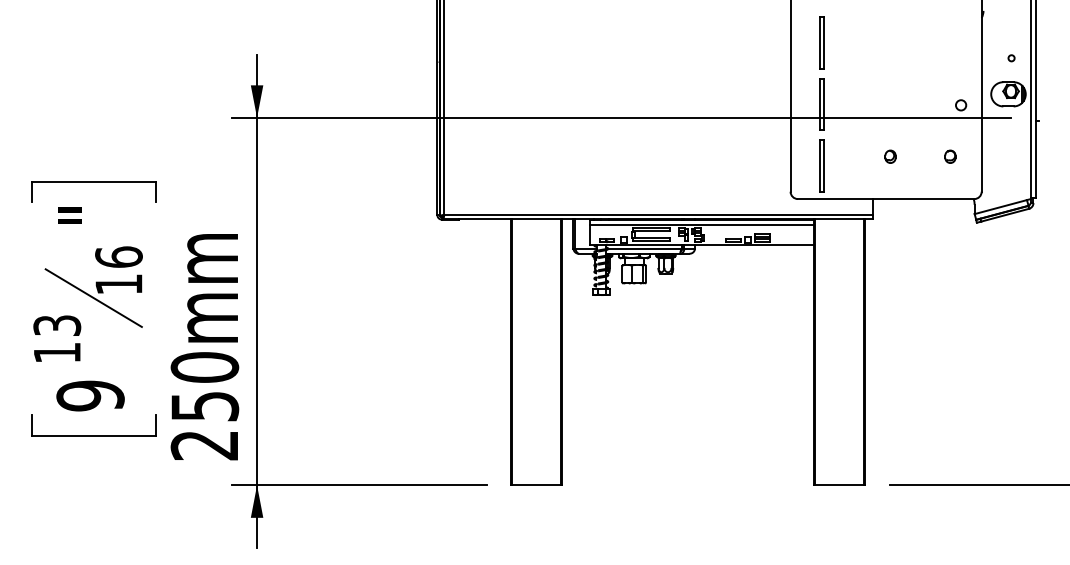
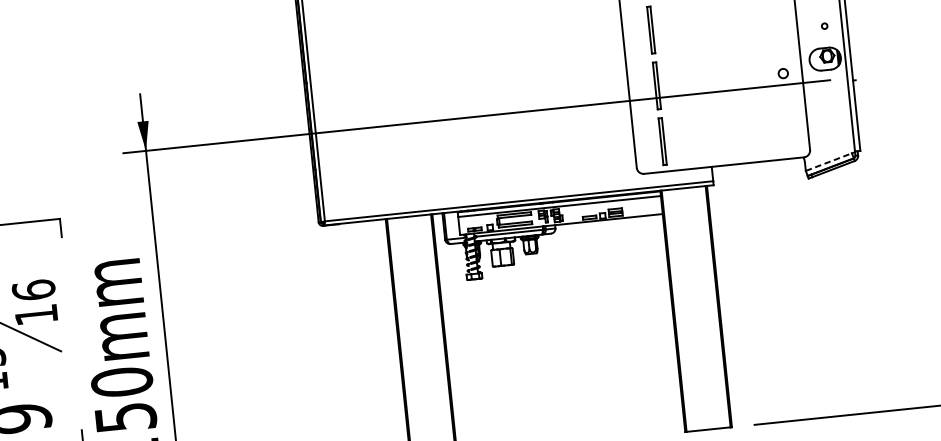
part: (890, 156) -> (724, 126), removed
part: (950, 156) -> (778, 120), removed
line: (1001, 206) -> (829, 161), solid -> dashed

